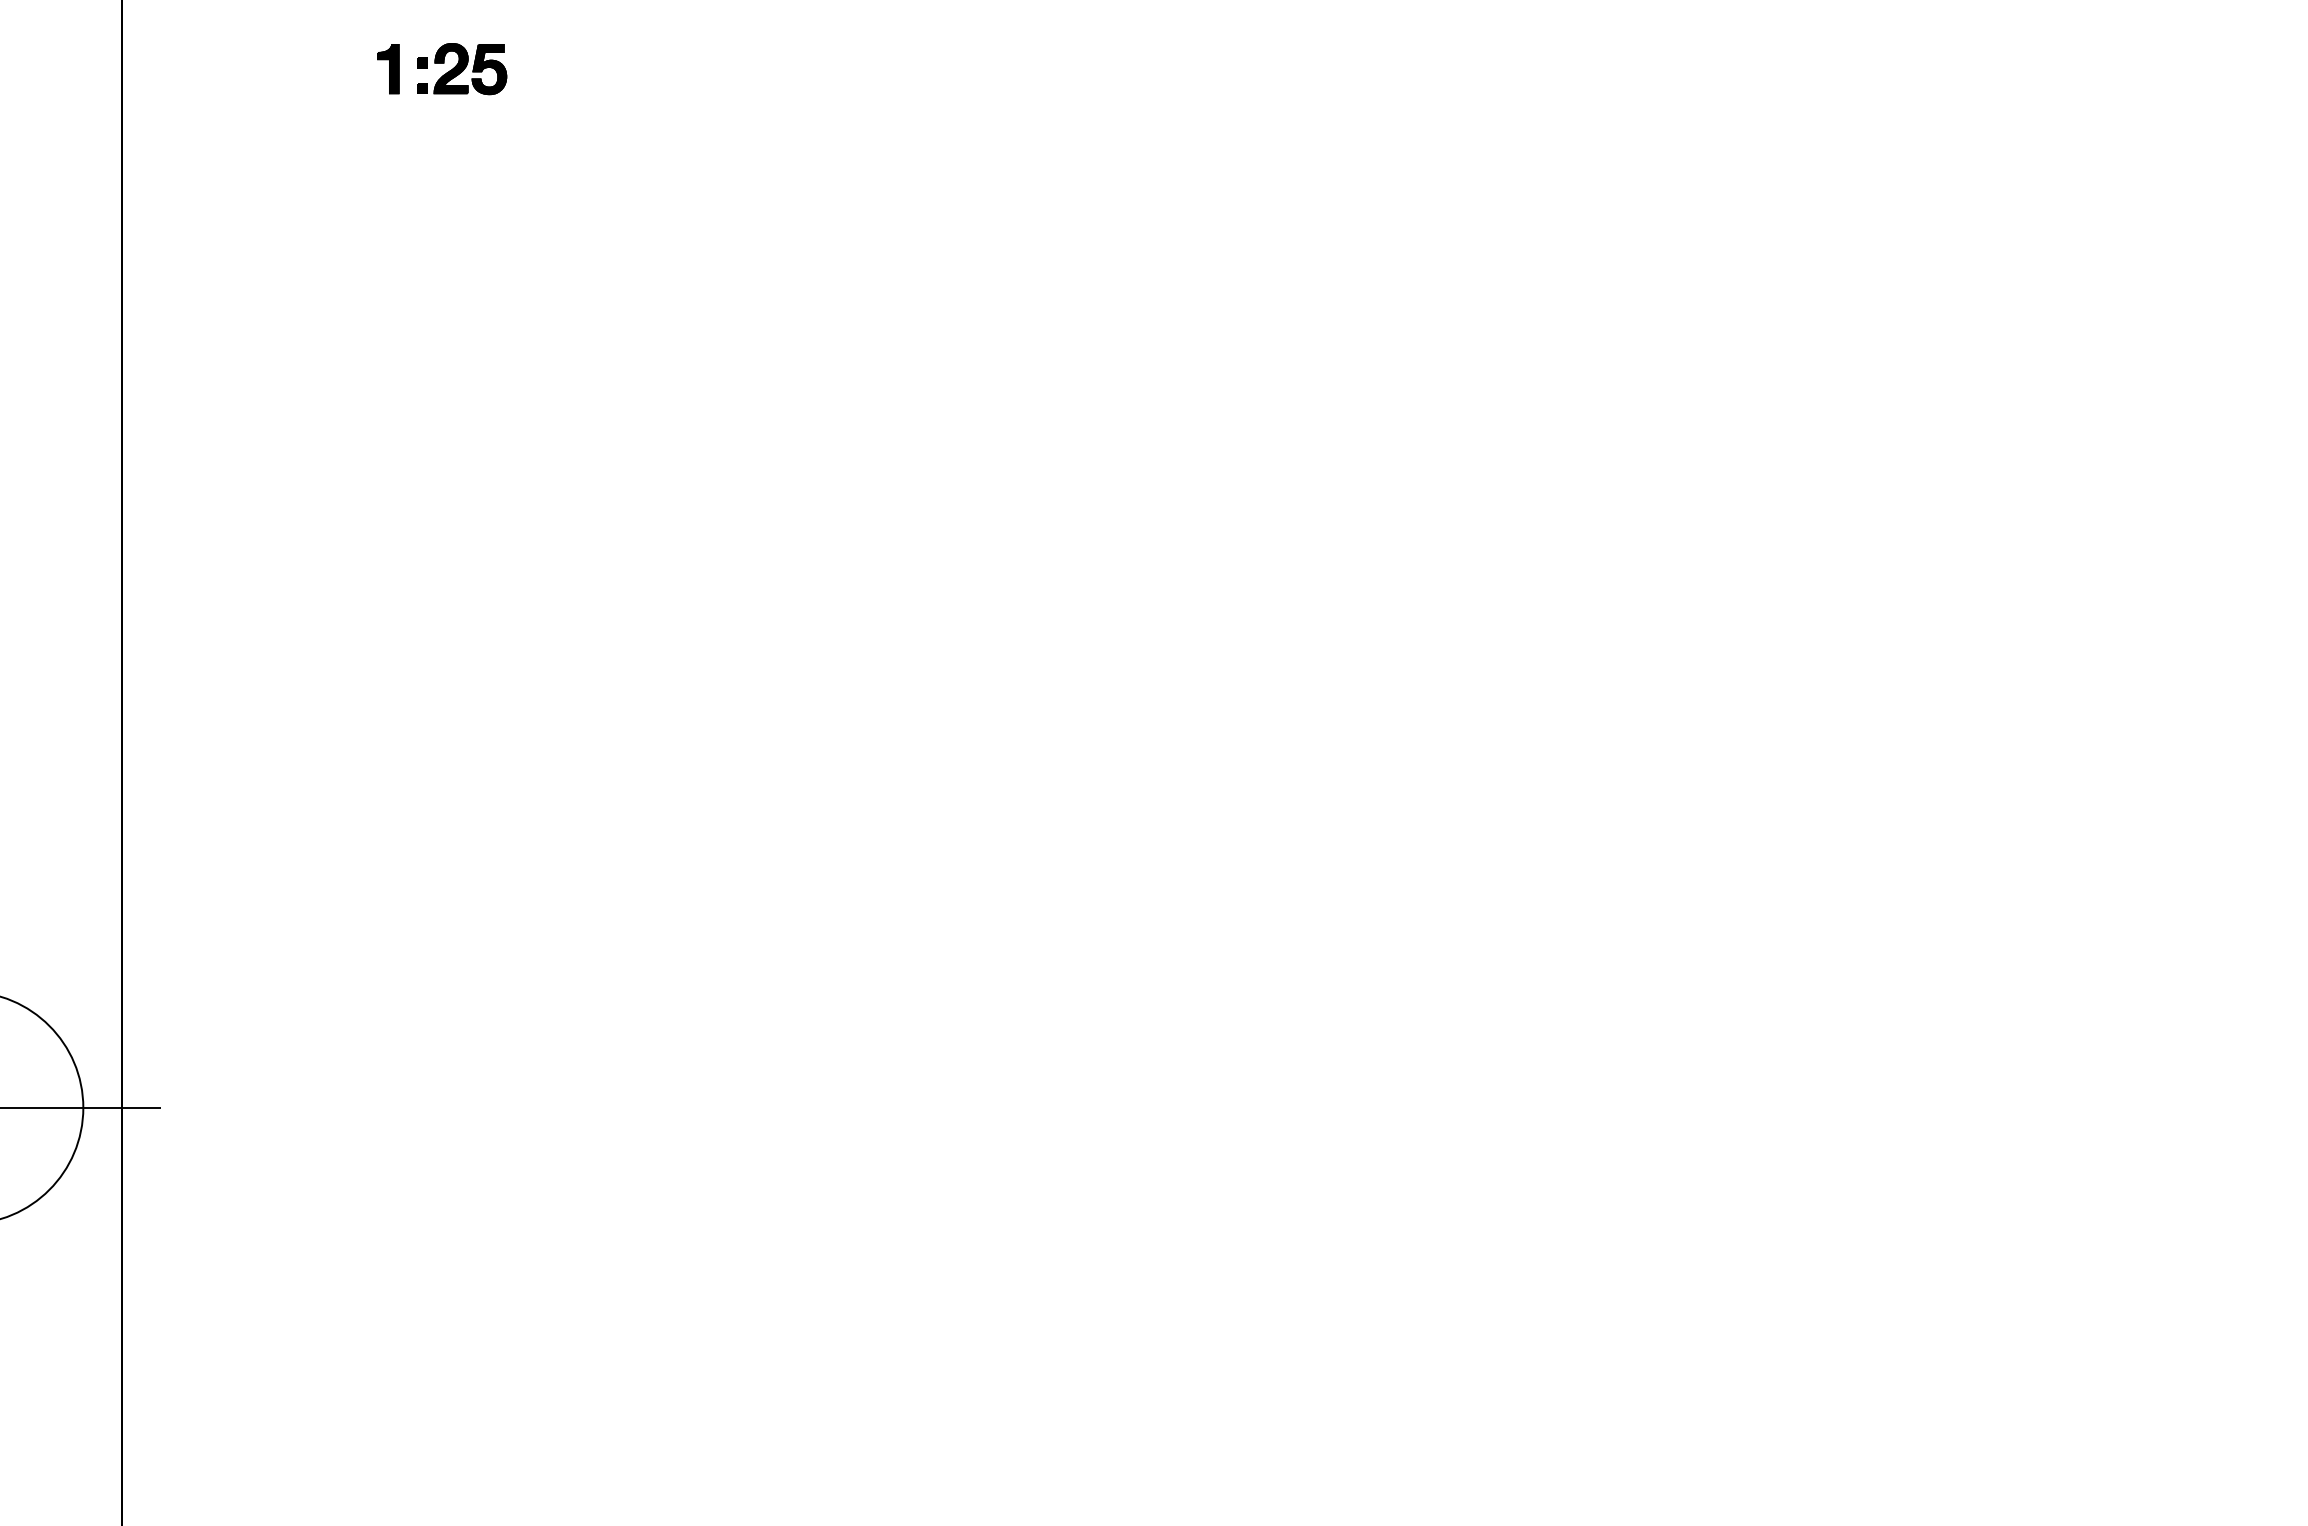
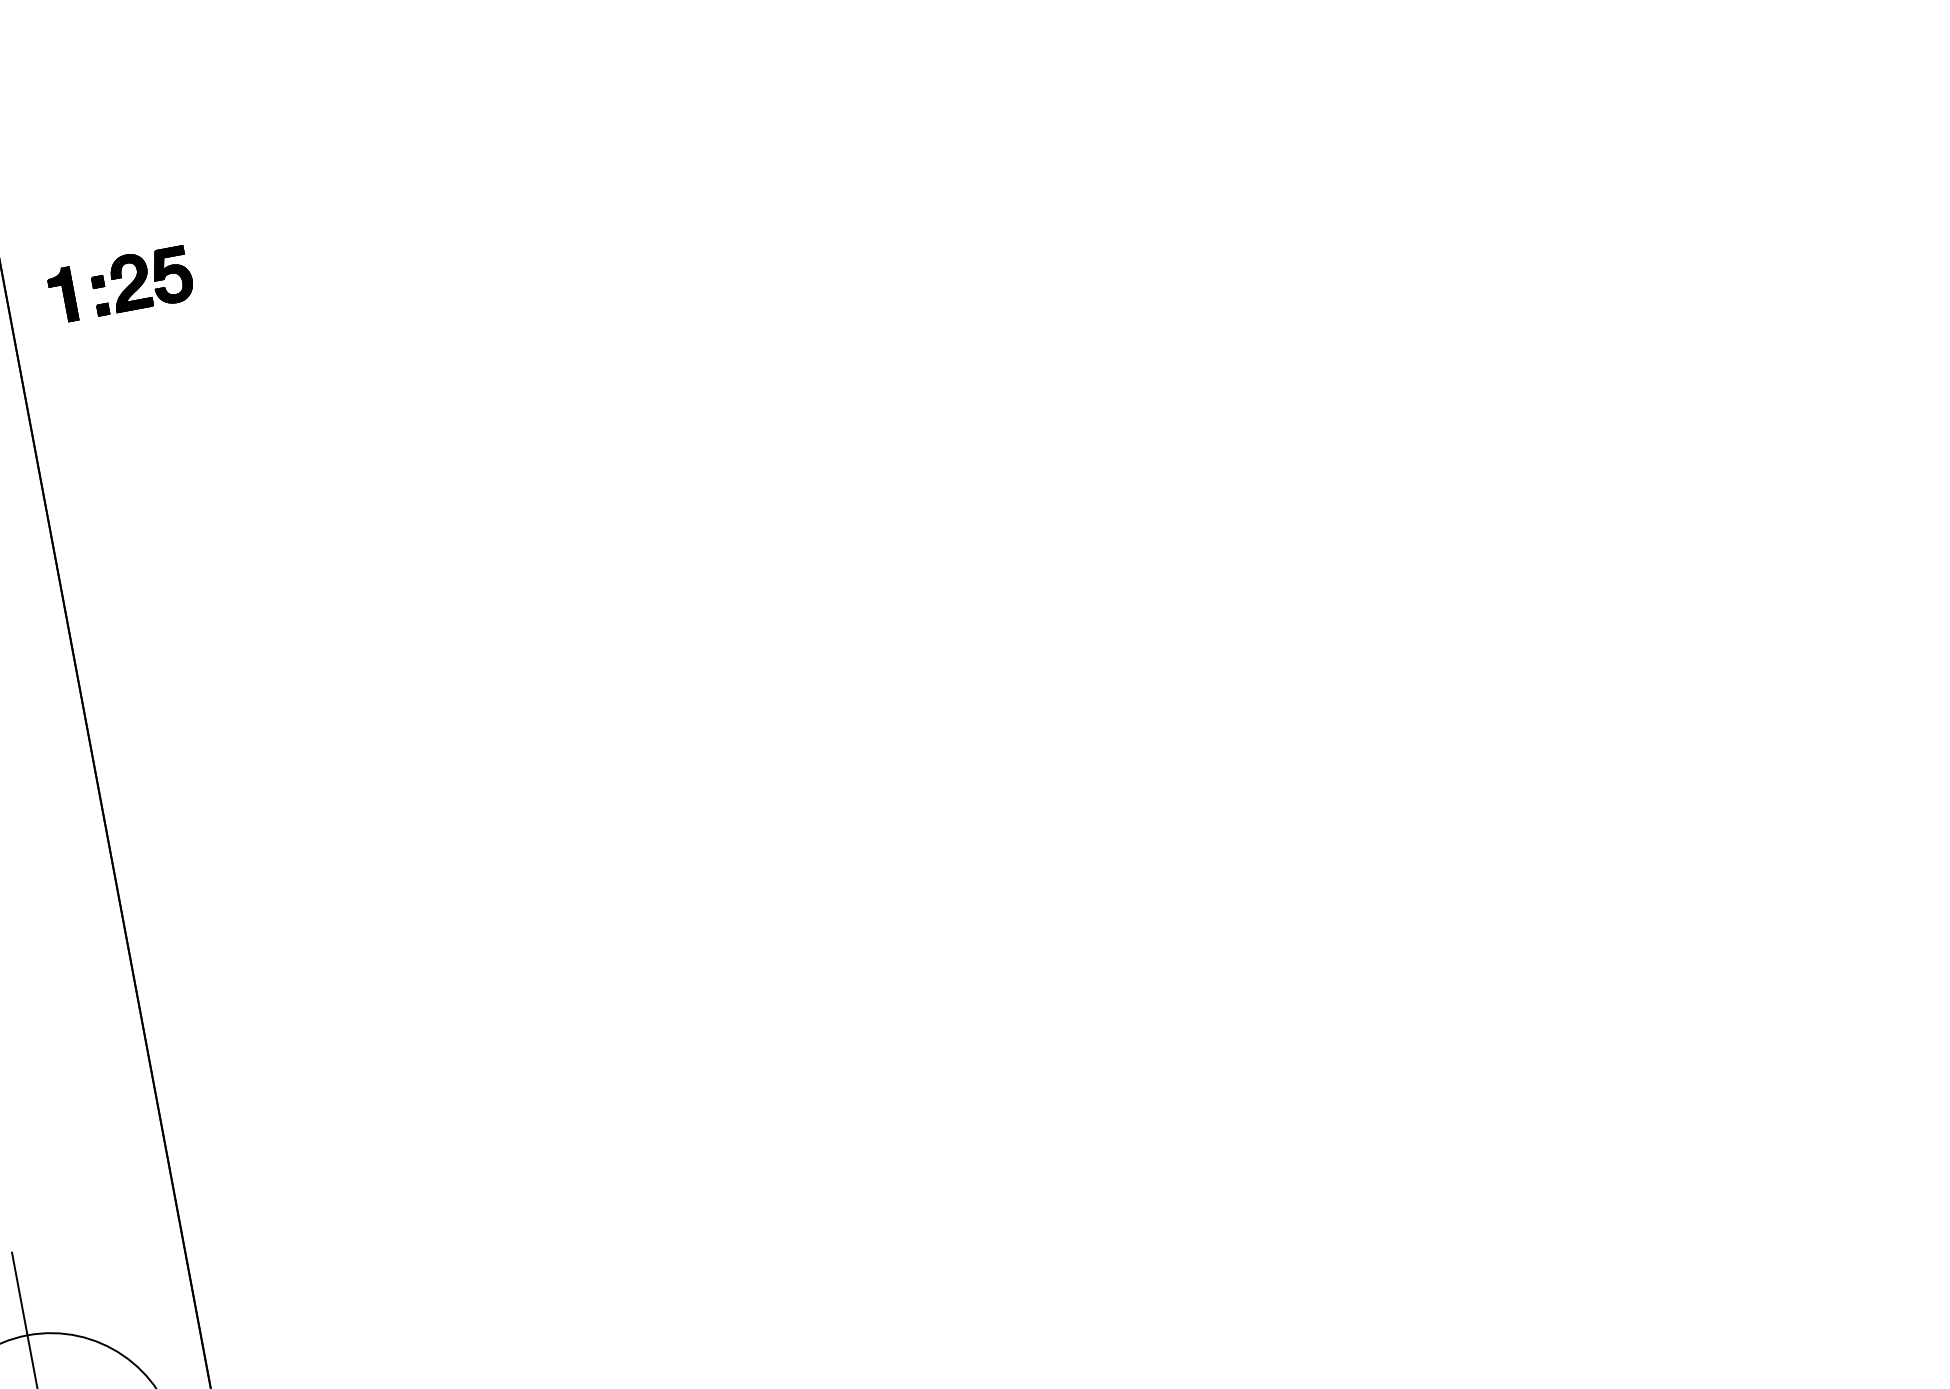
part: (442, 69) -> (121, 284), moved

